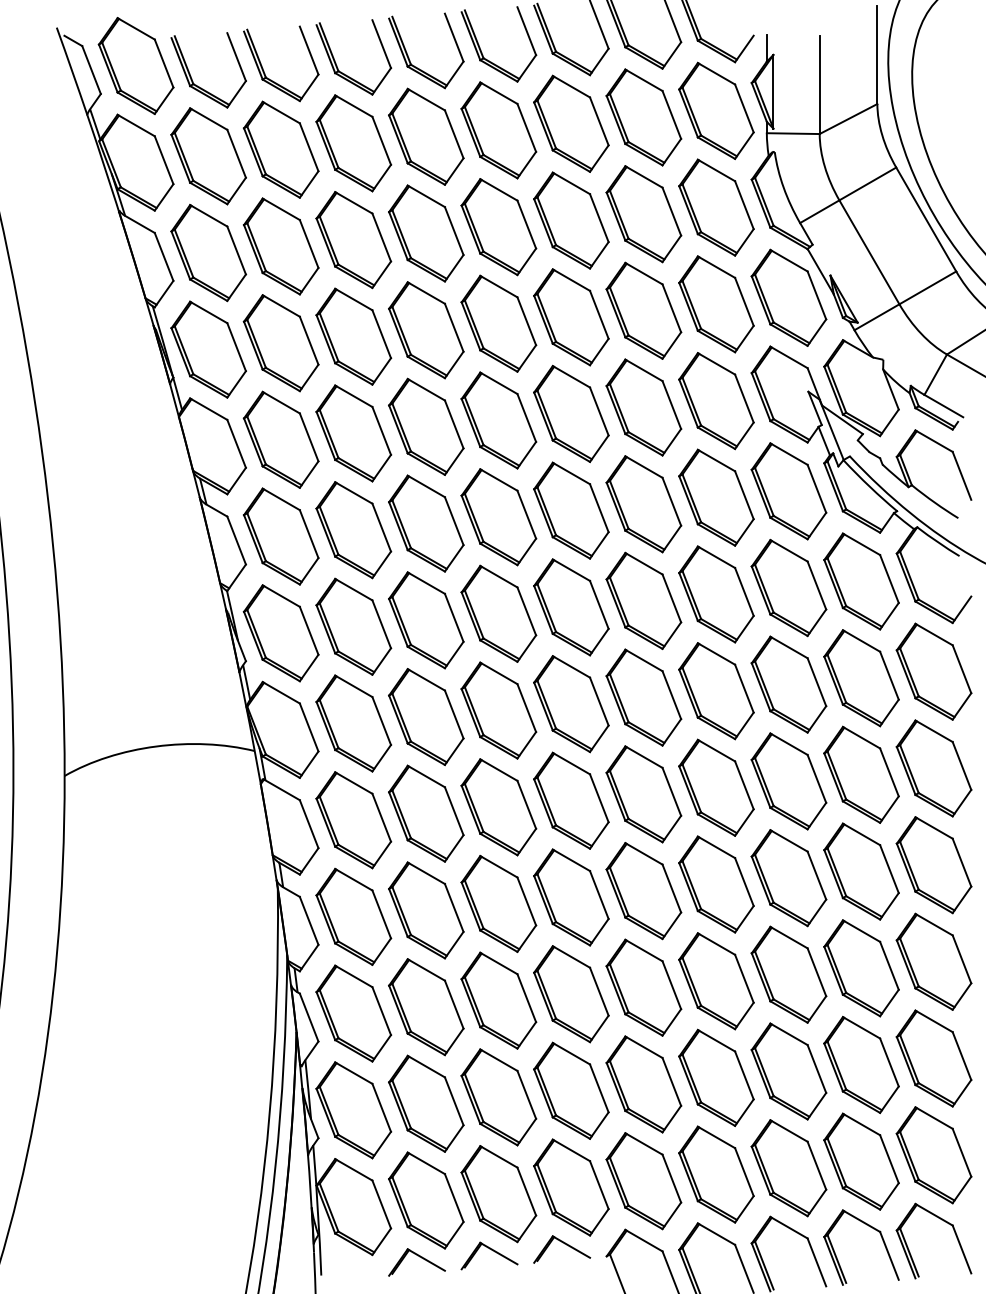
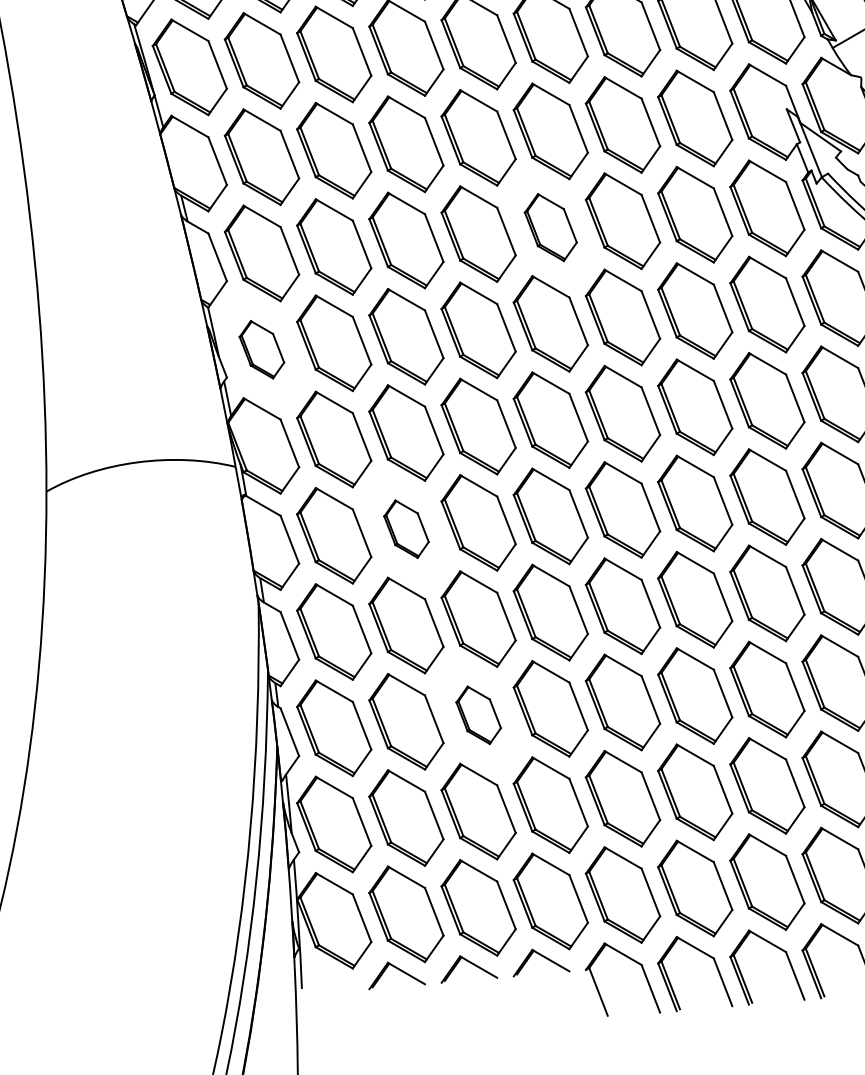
part: (571, 510) -> (550, 227), size x0.7
part: (280, 633) -> (261, 349), size x0.6
part: (426, 813) -> (406, 529), size x0.6
part: (498, 1000) -> (478, 715), size x0.6

